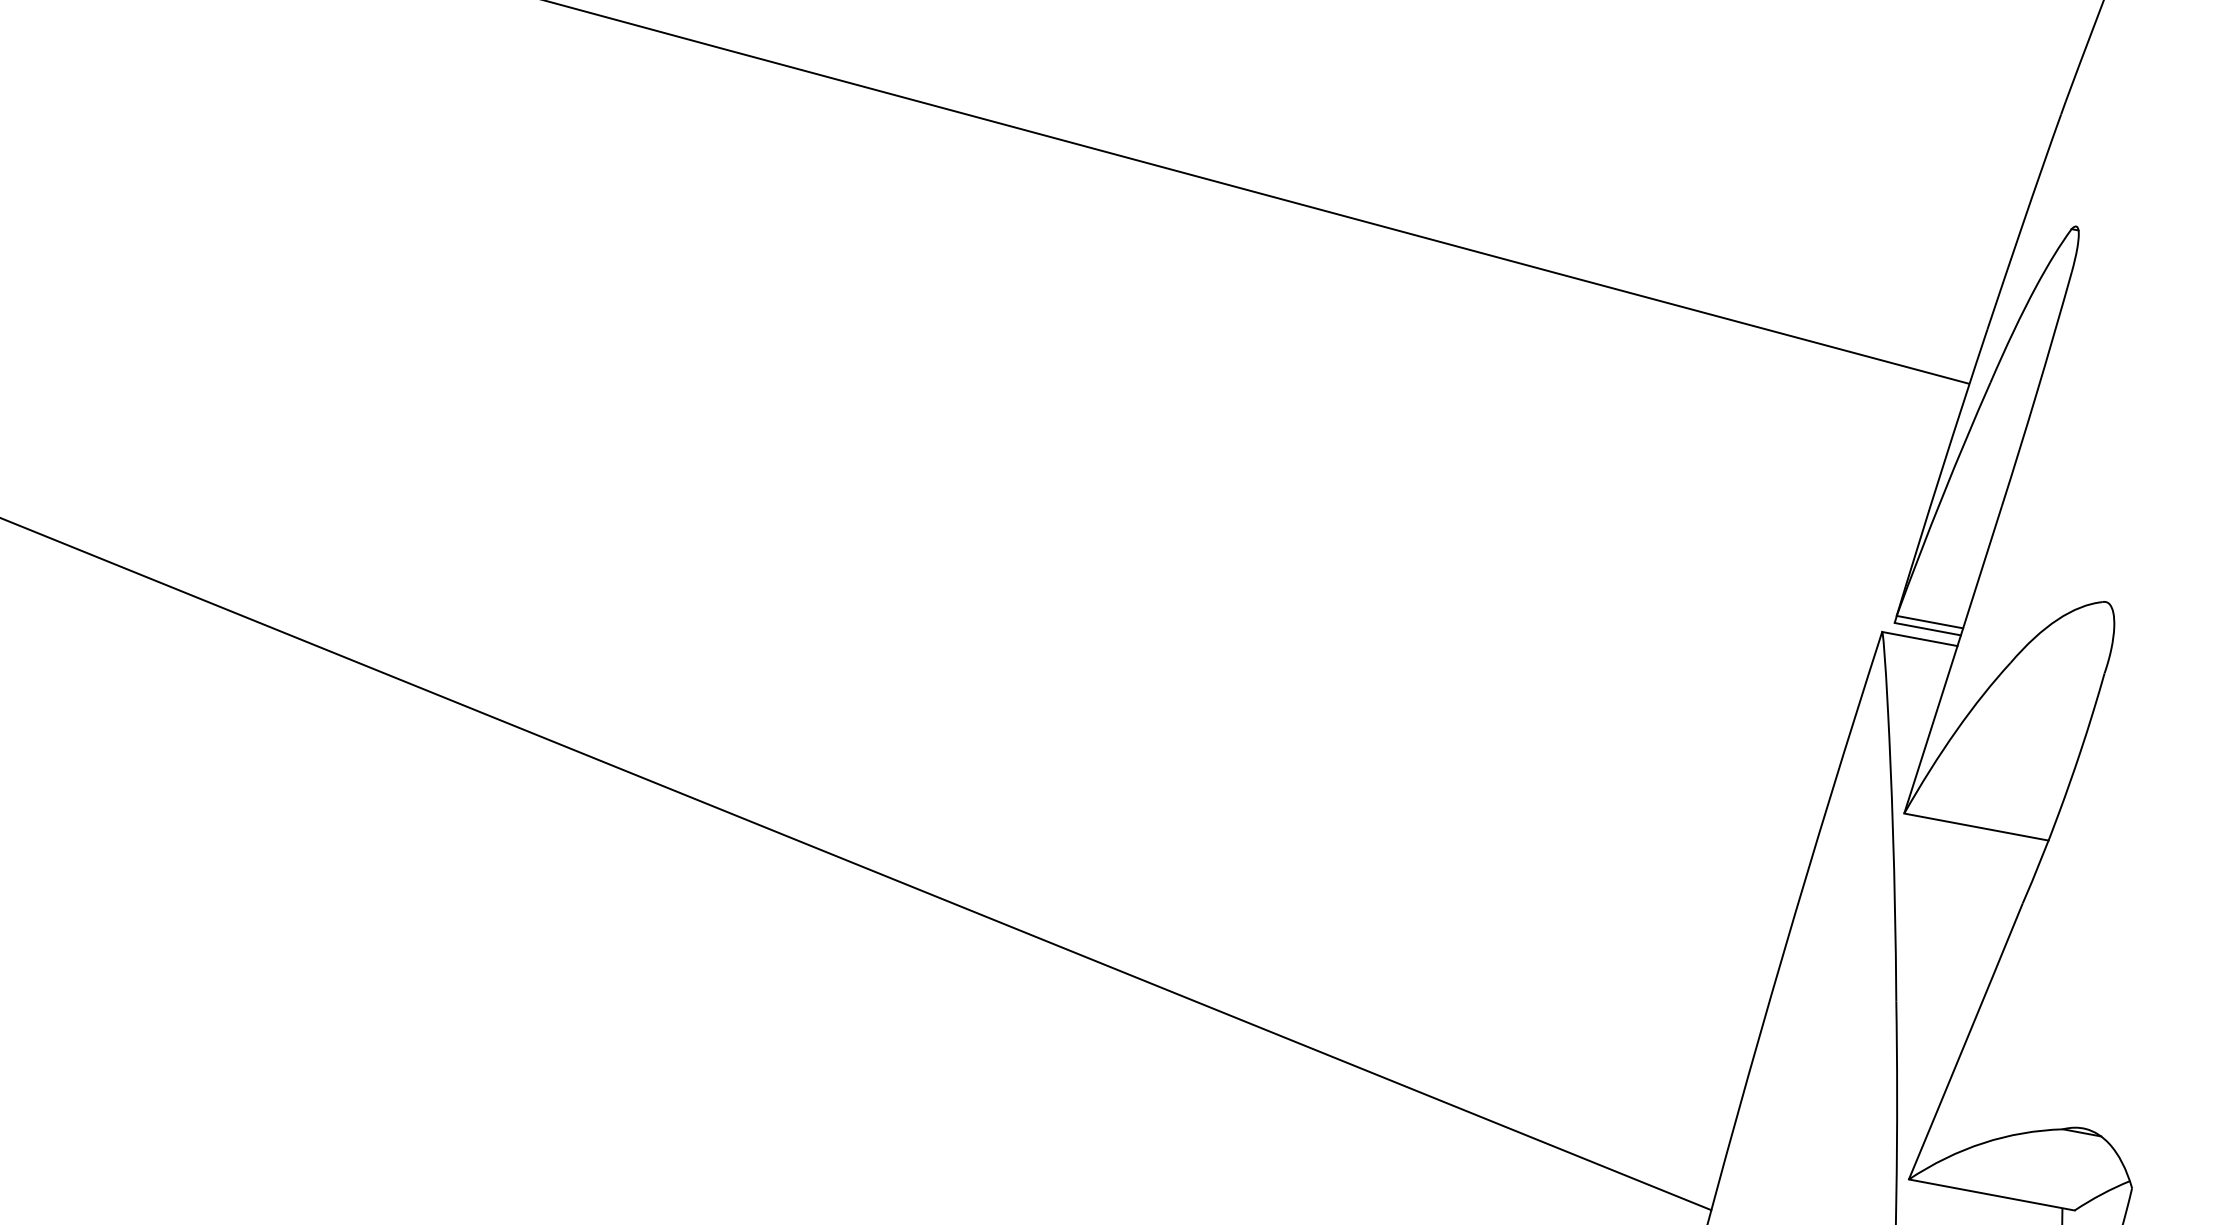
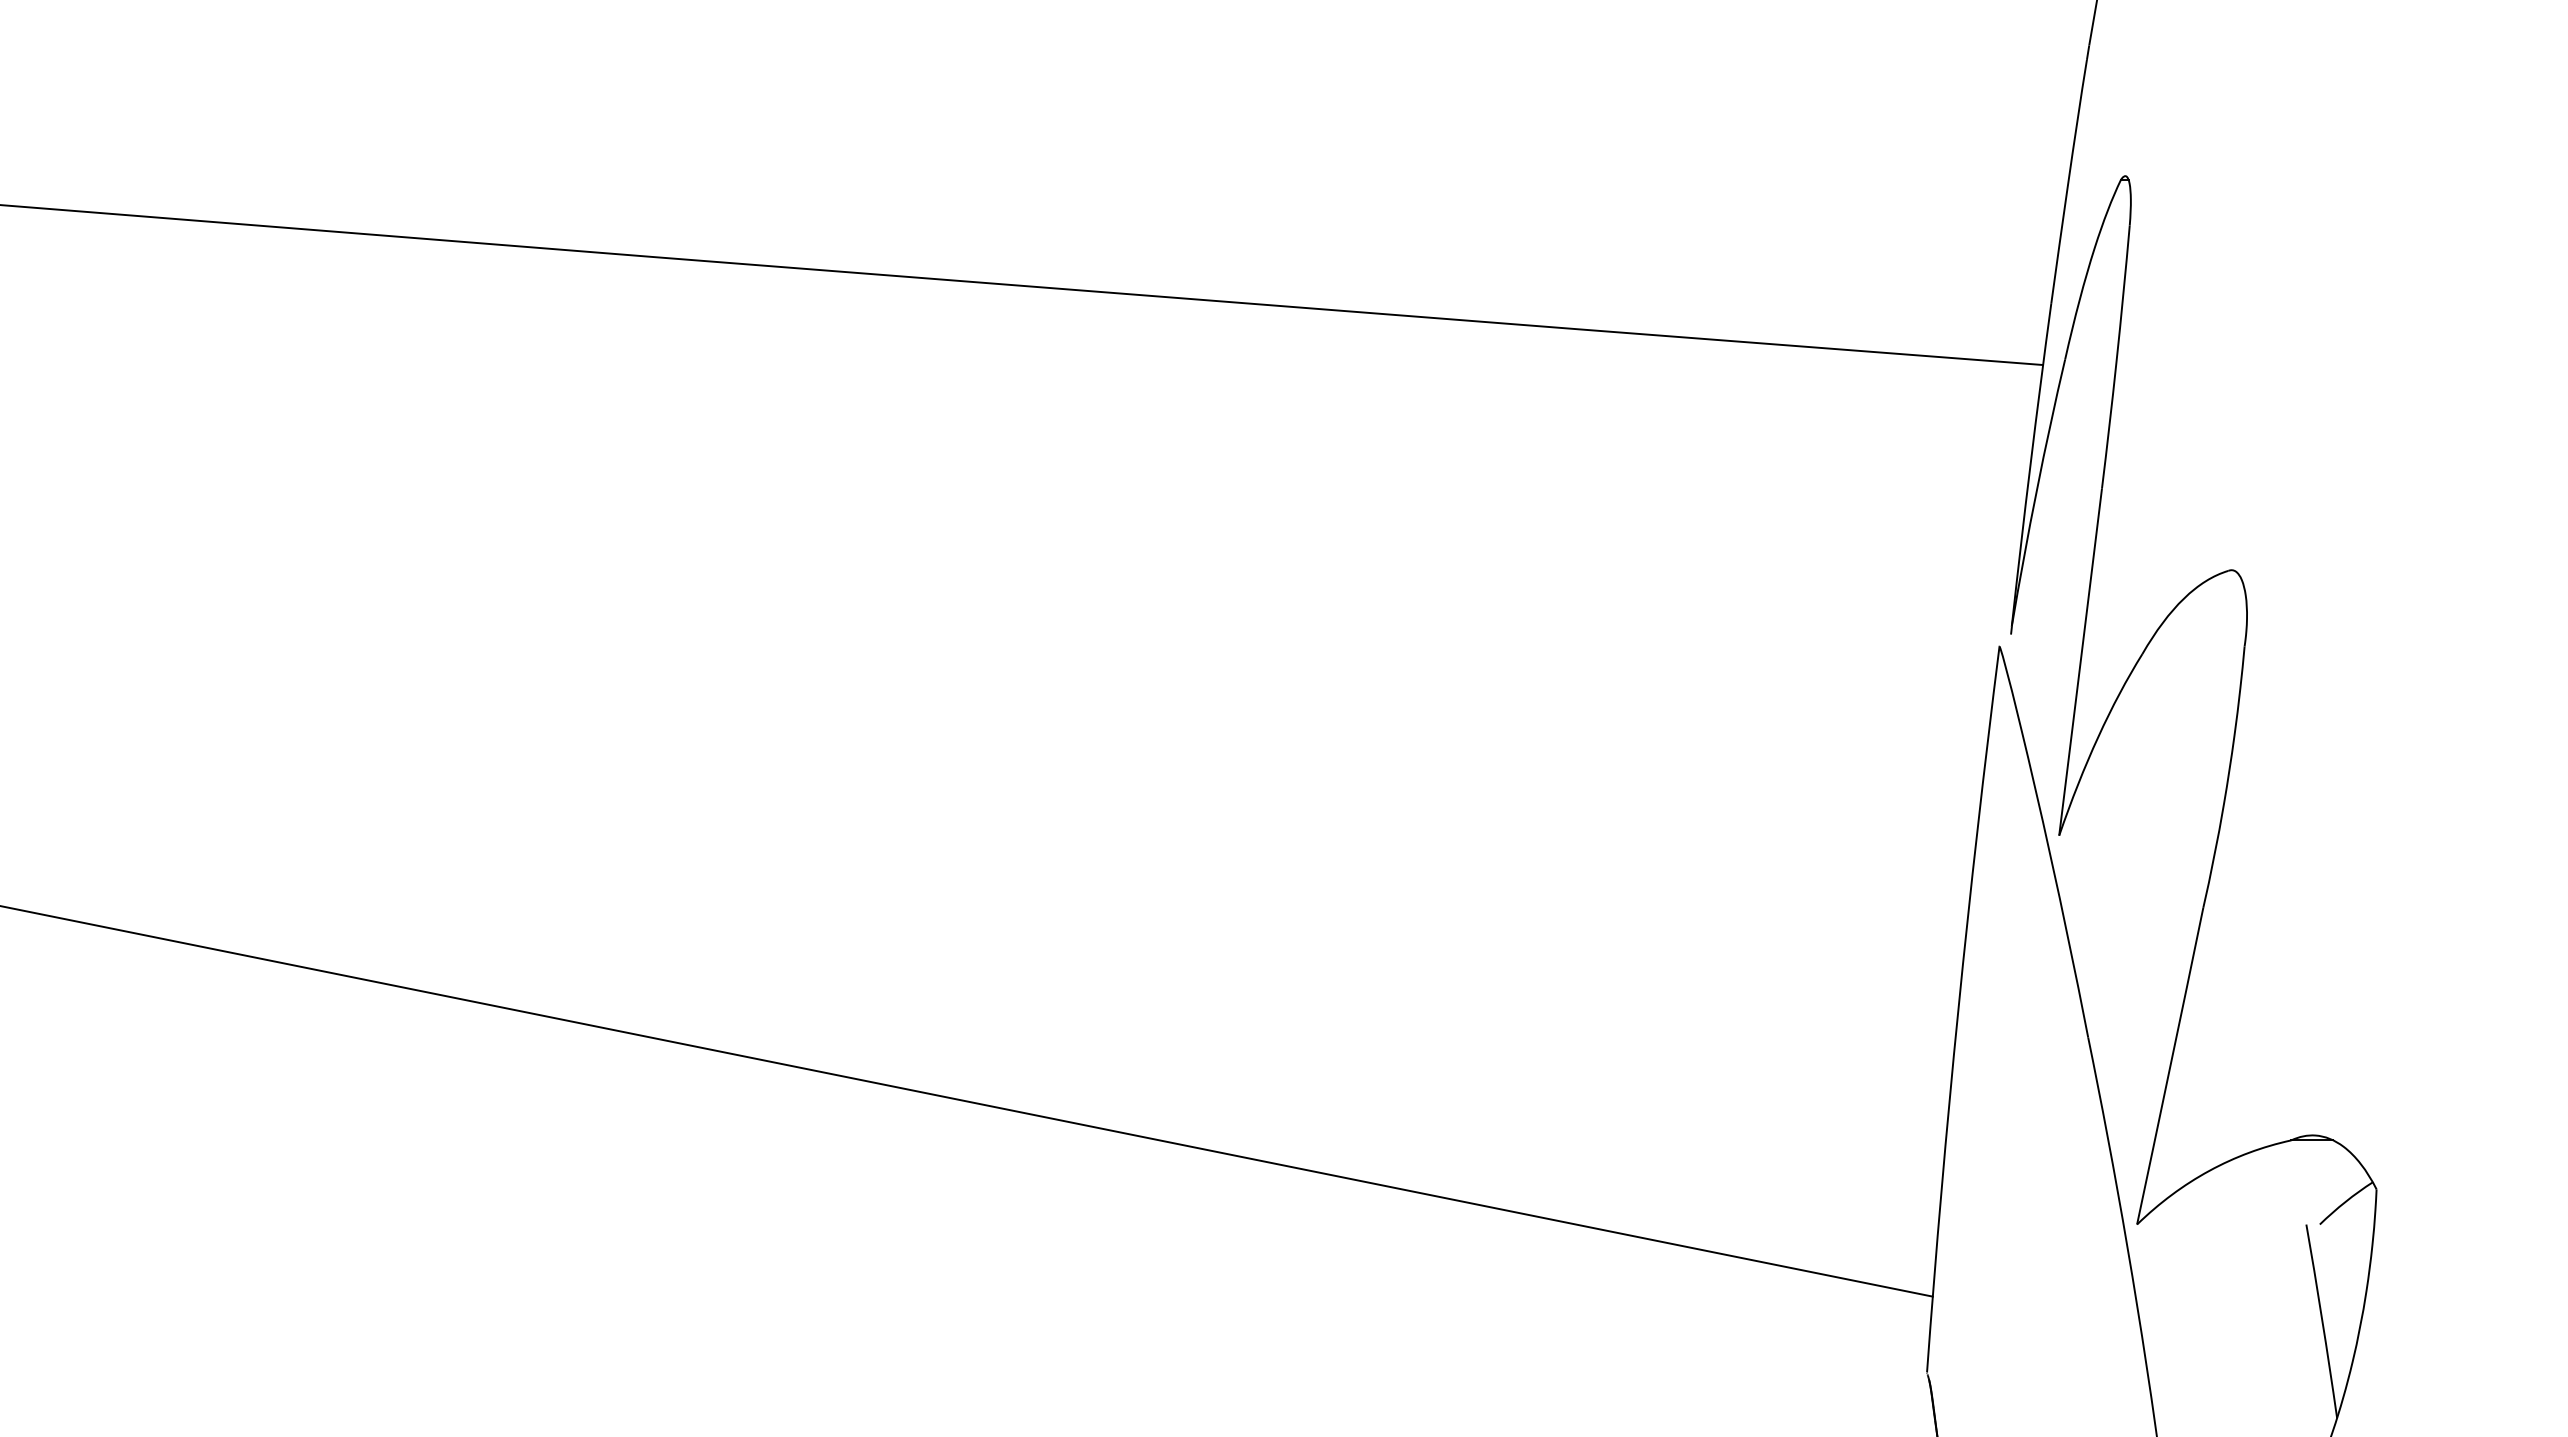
line: (1930, 621) -> (2048, 626), removed
line: (1927, 629) -> (2047, 634), removed
line: (1919, 638) -> (2040, 646), removed
line: (1976, 826) -> (2138, 835), removed
line: (1991, 1194) -> (2228, 1224), removed

